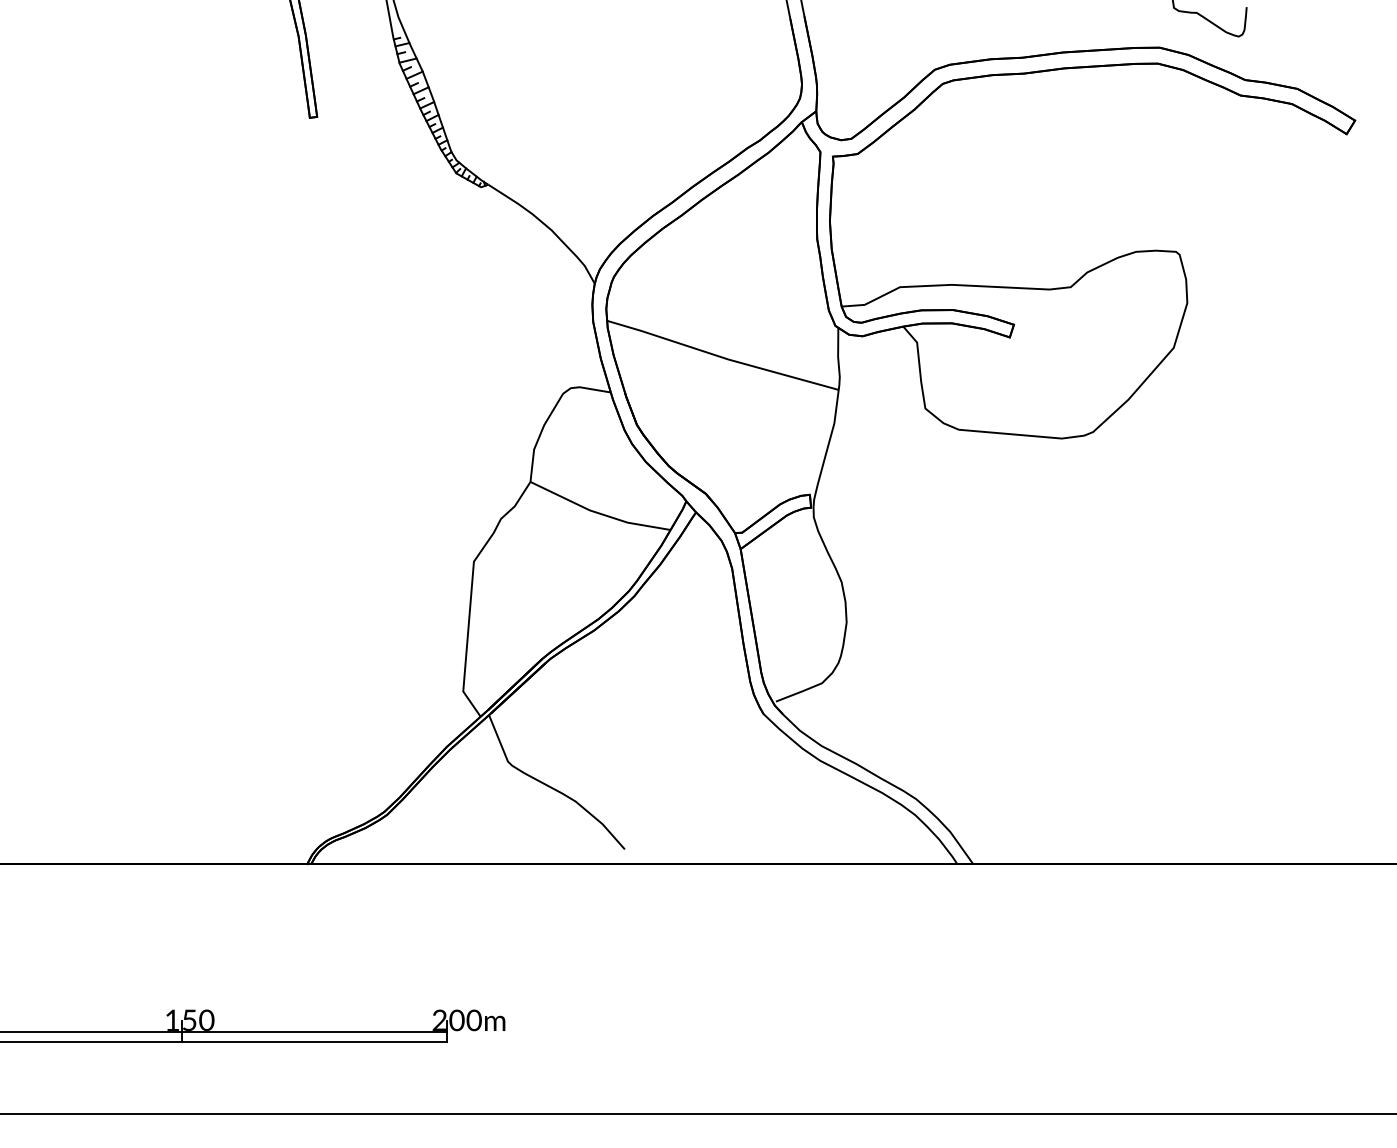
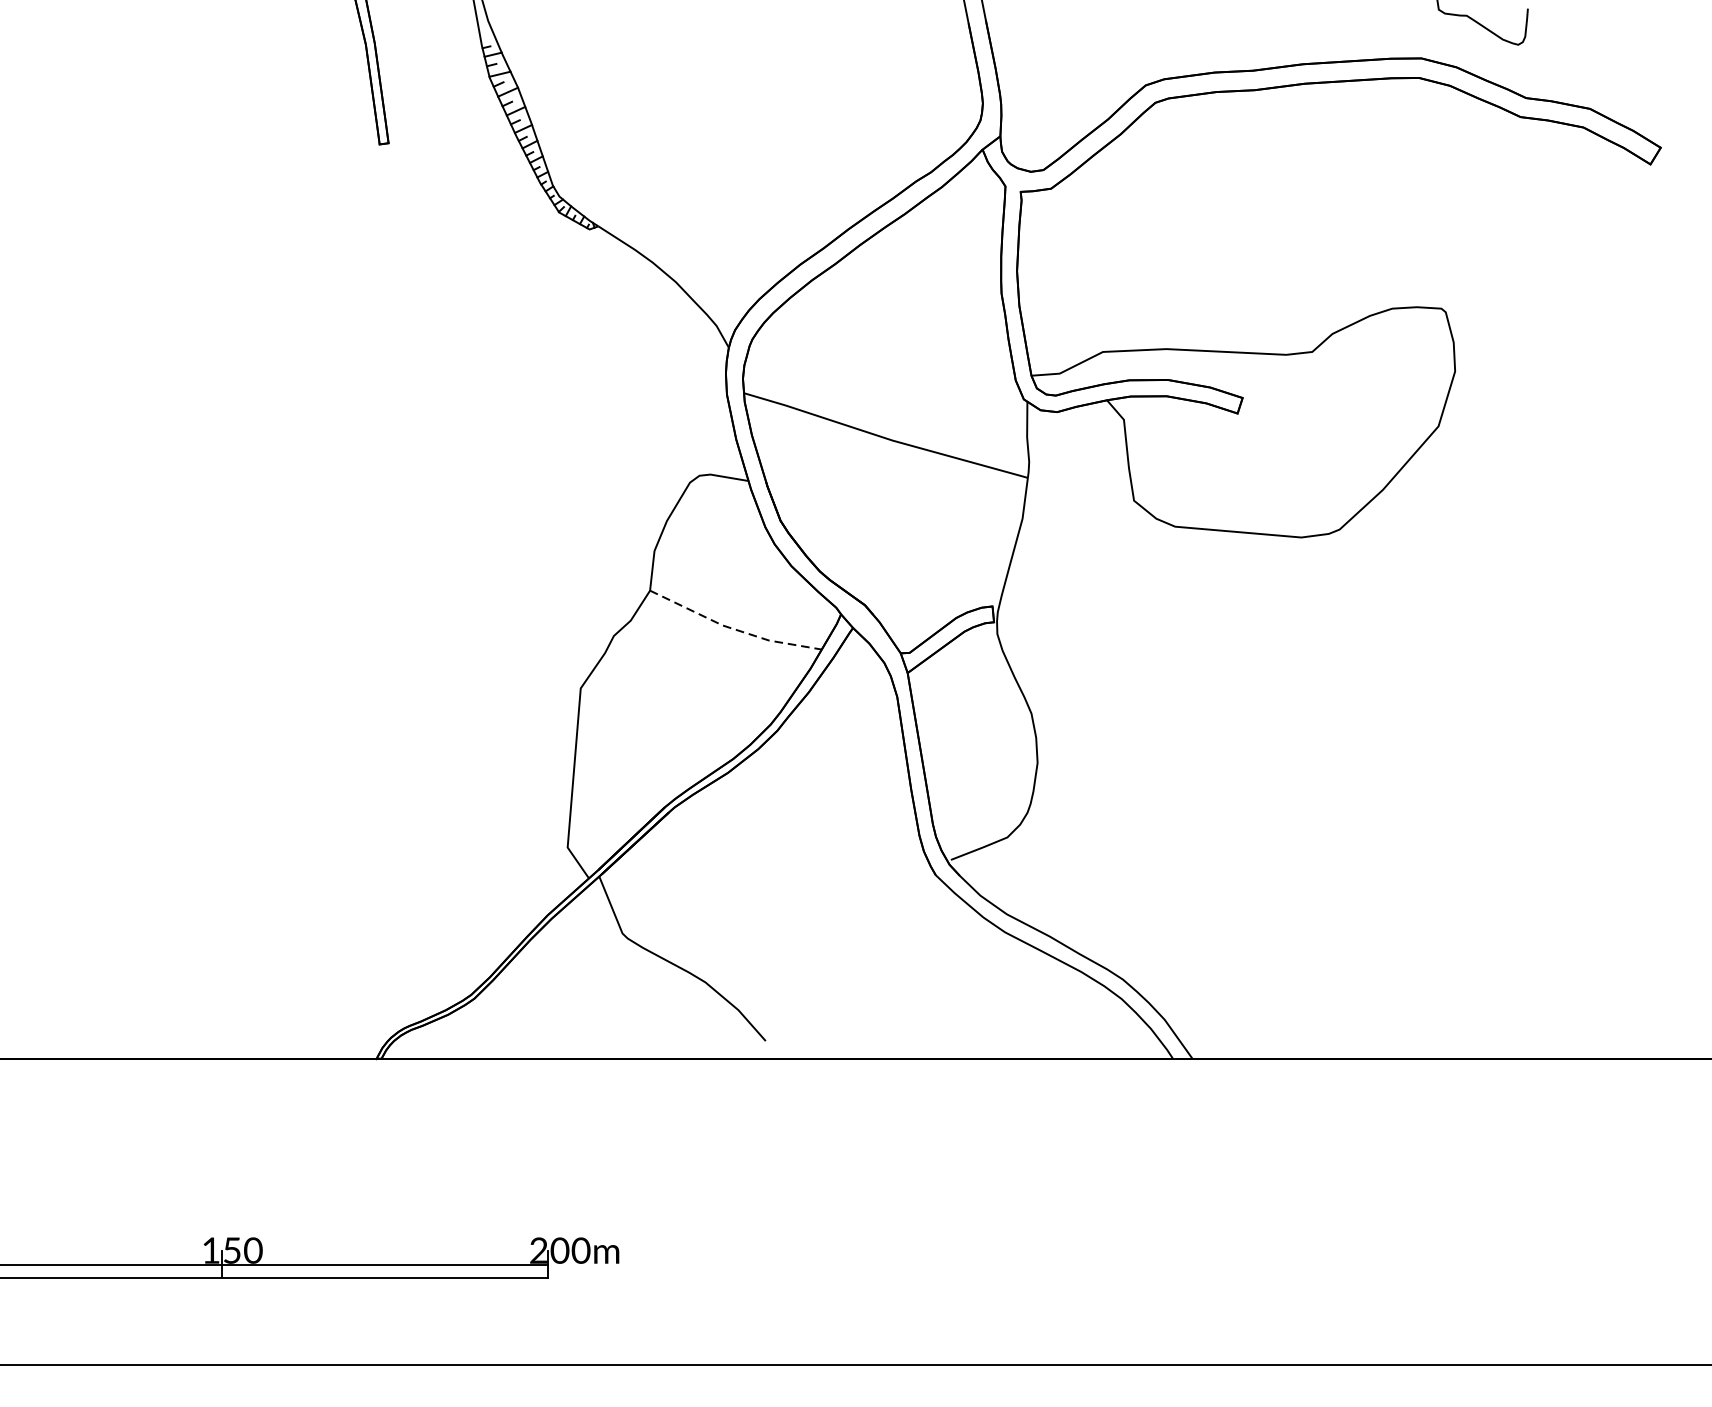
line: (598, 513) -> (733, 629), solid -> dashed

